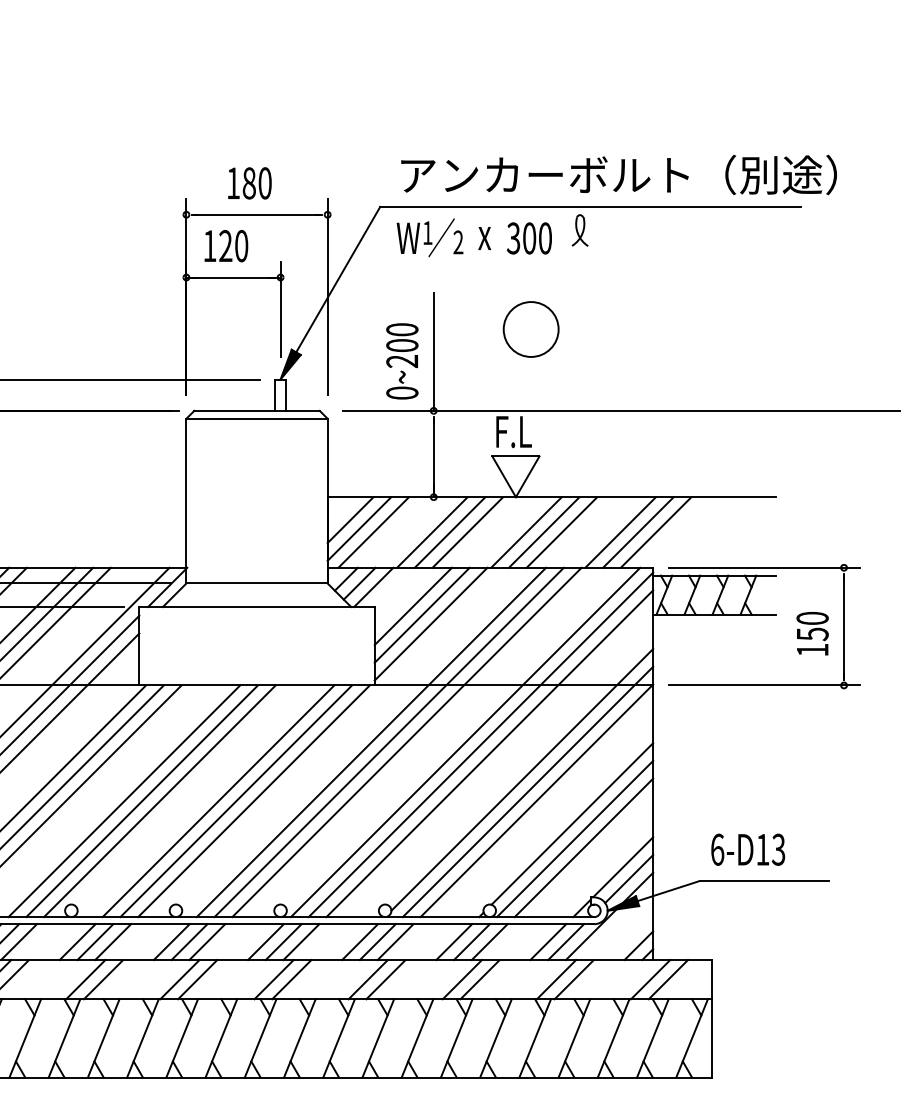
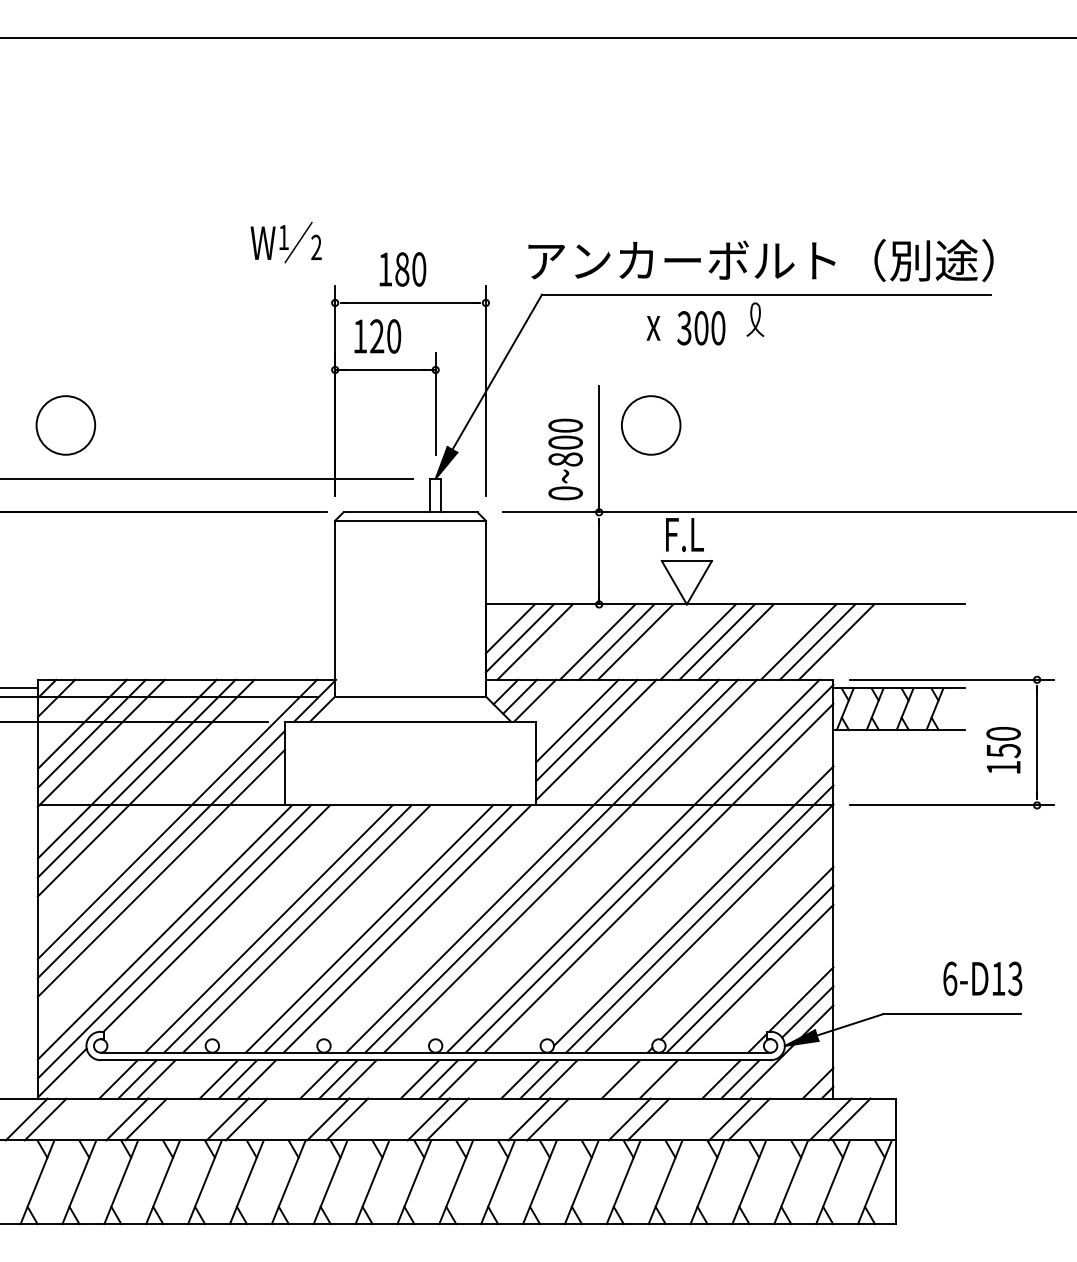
text: (618, 174) -> (760, 260), moved
text: (429, 237) -> (285, 242), moved
circle: (531, 329) -> (651, 425), moved
text: (402, 361) -> (565, 459), 0~200 -> 0~800
text: (747, 849) -> (982, 978), moved
line: (471, 942) -> (639, 1079), removed

